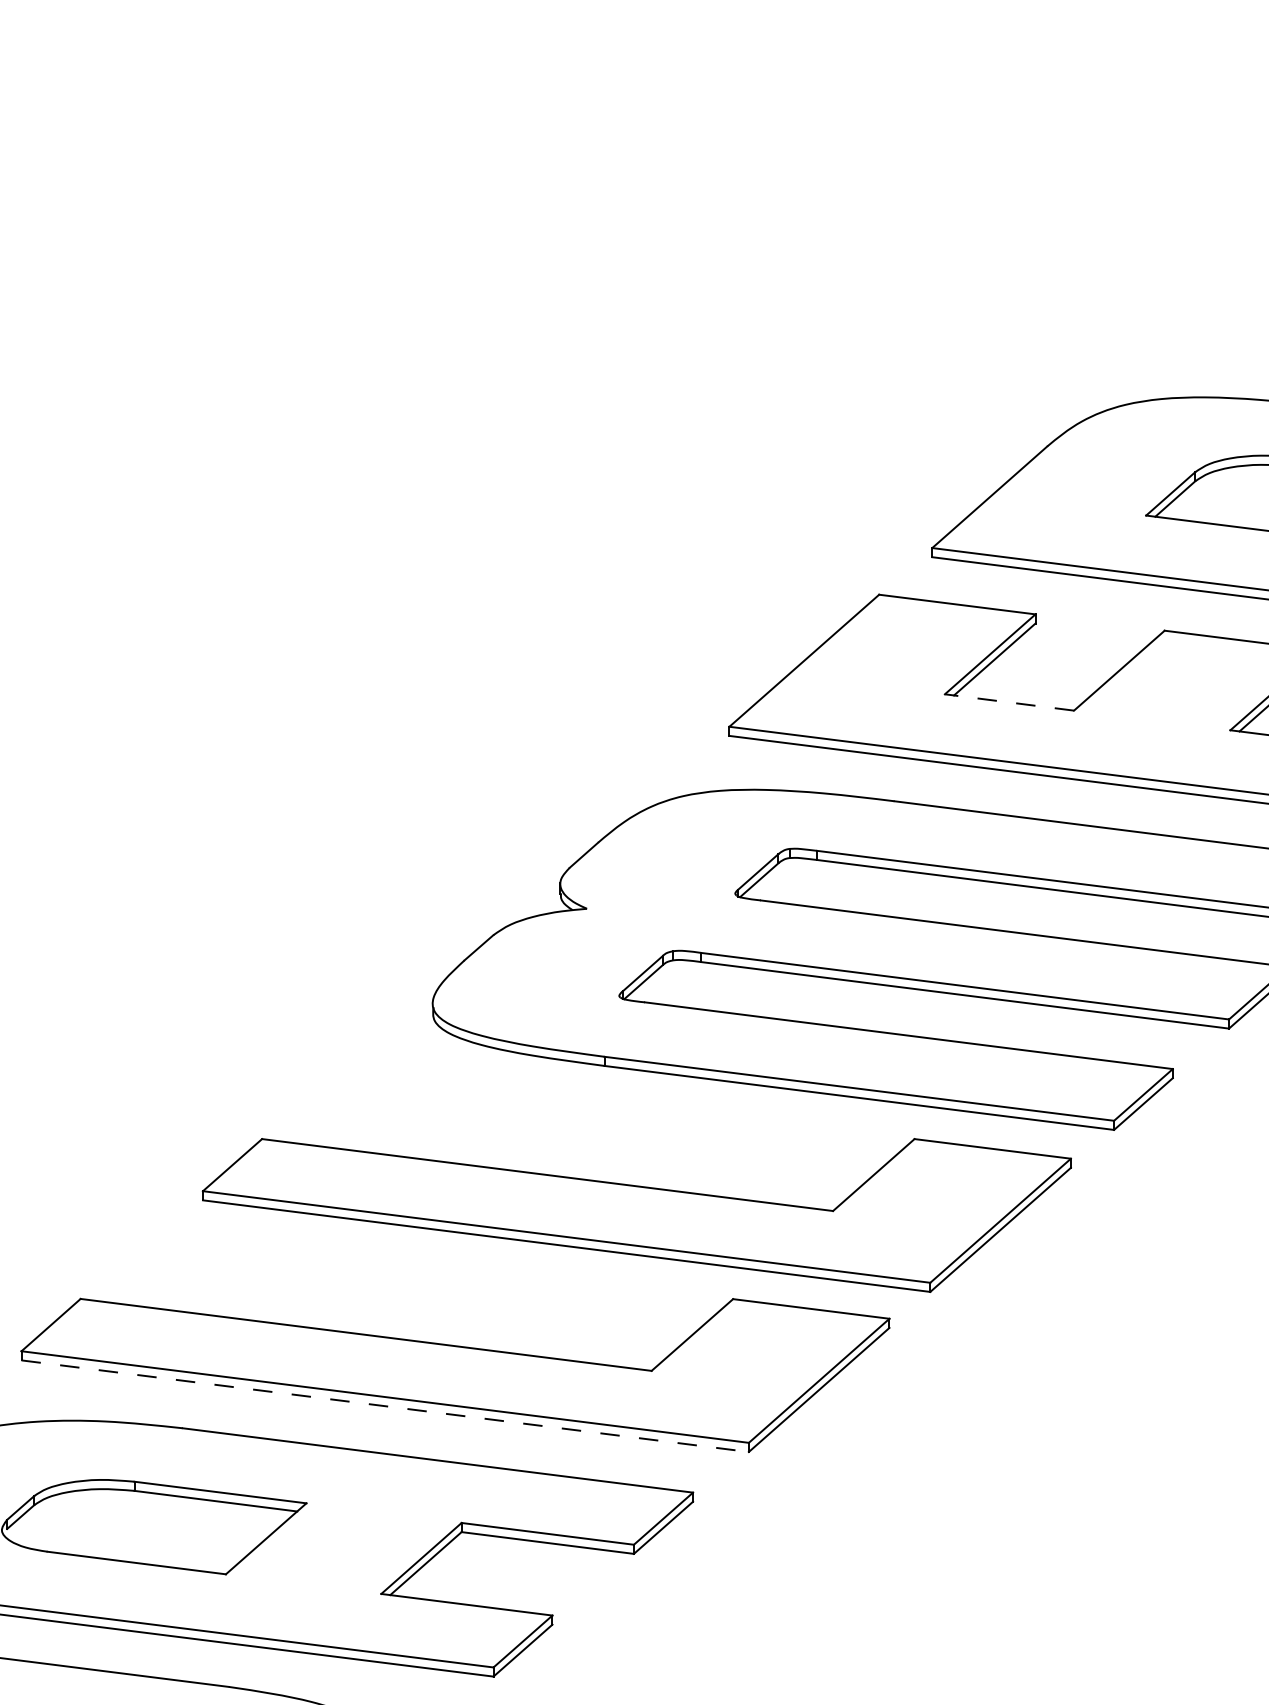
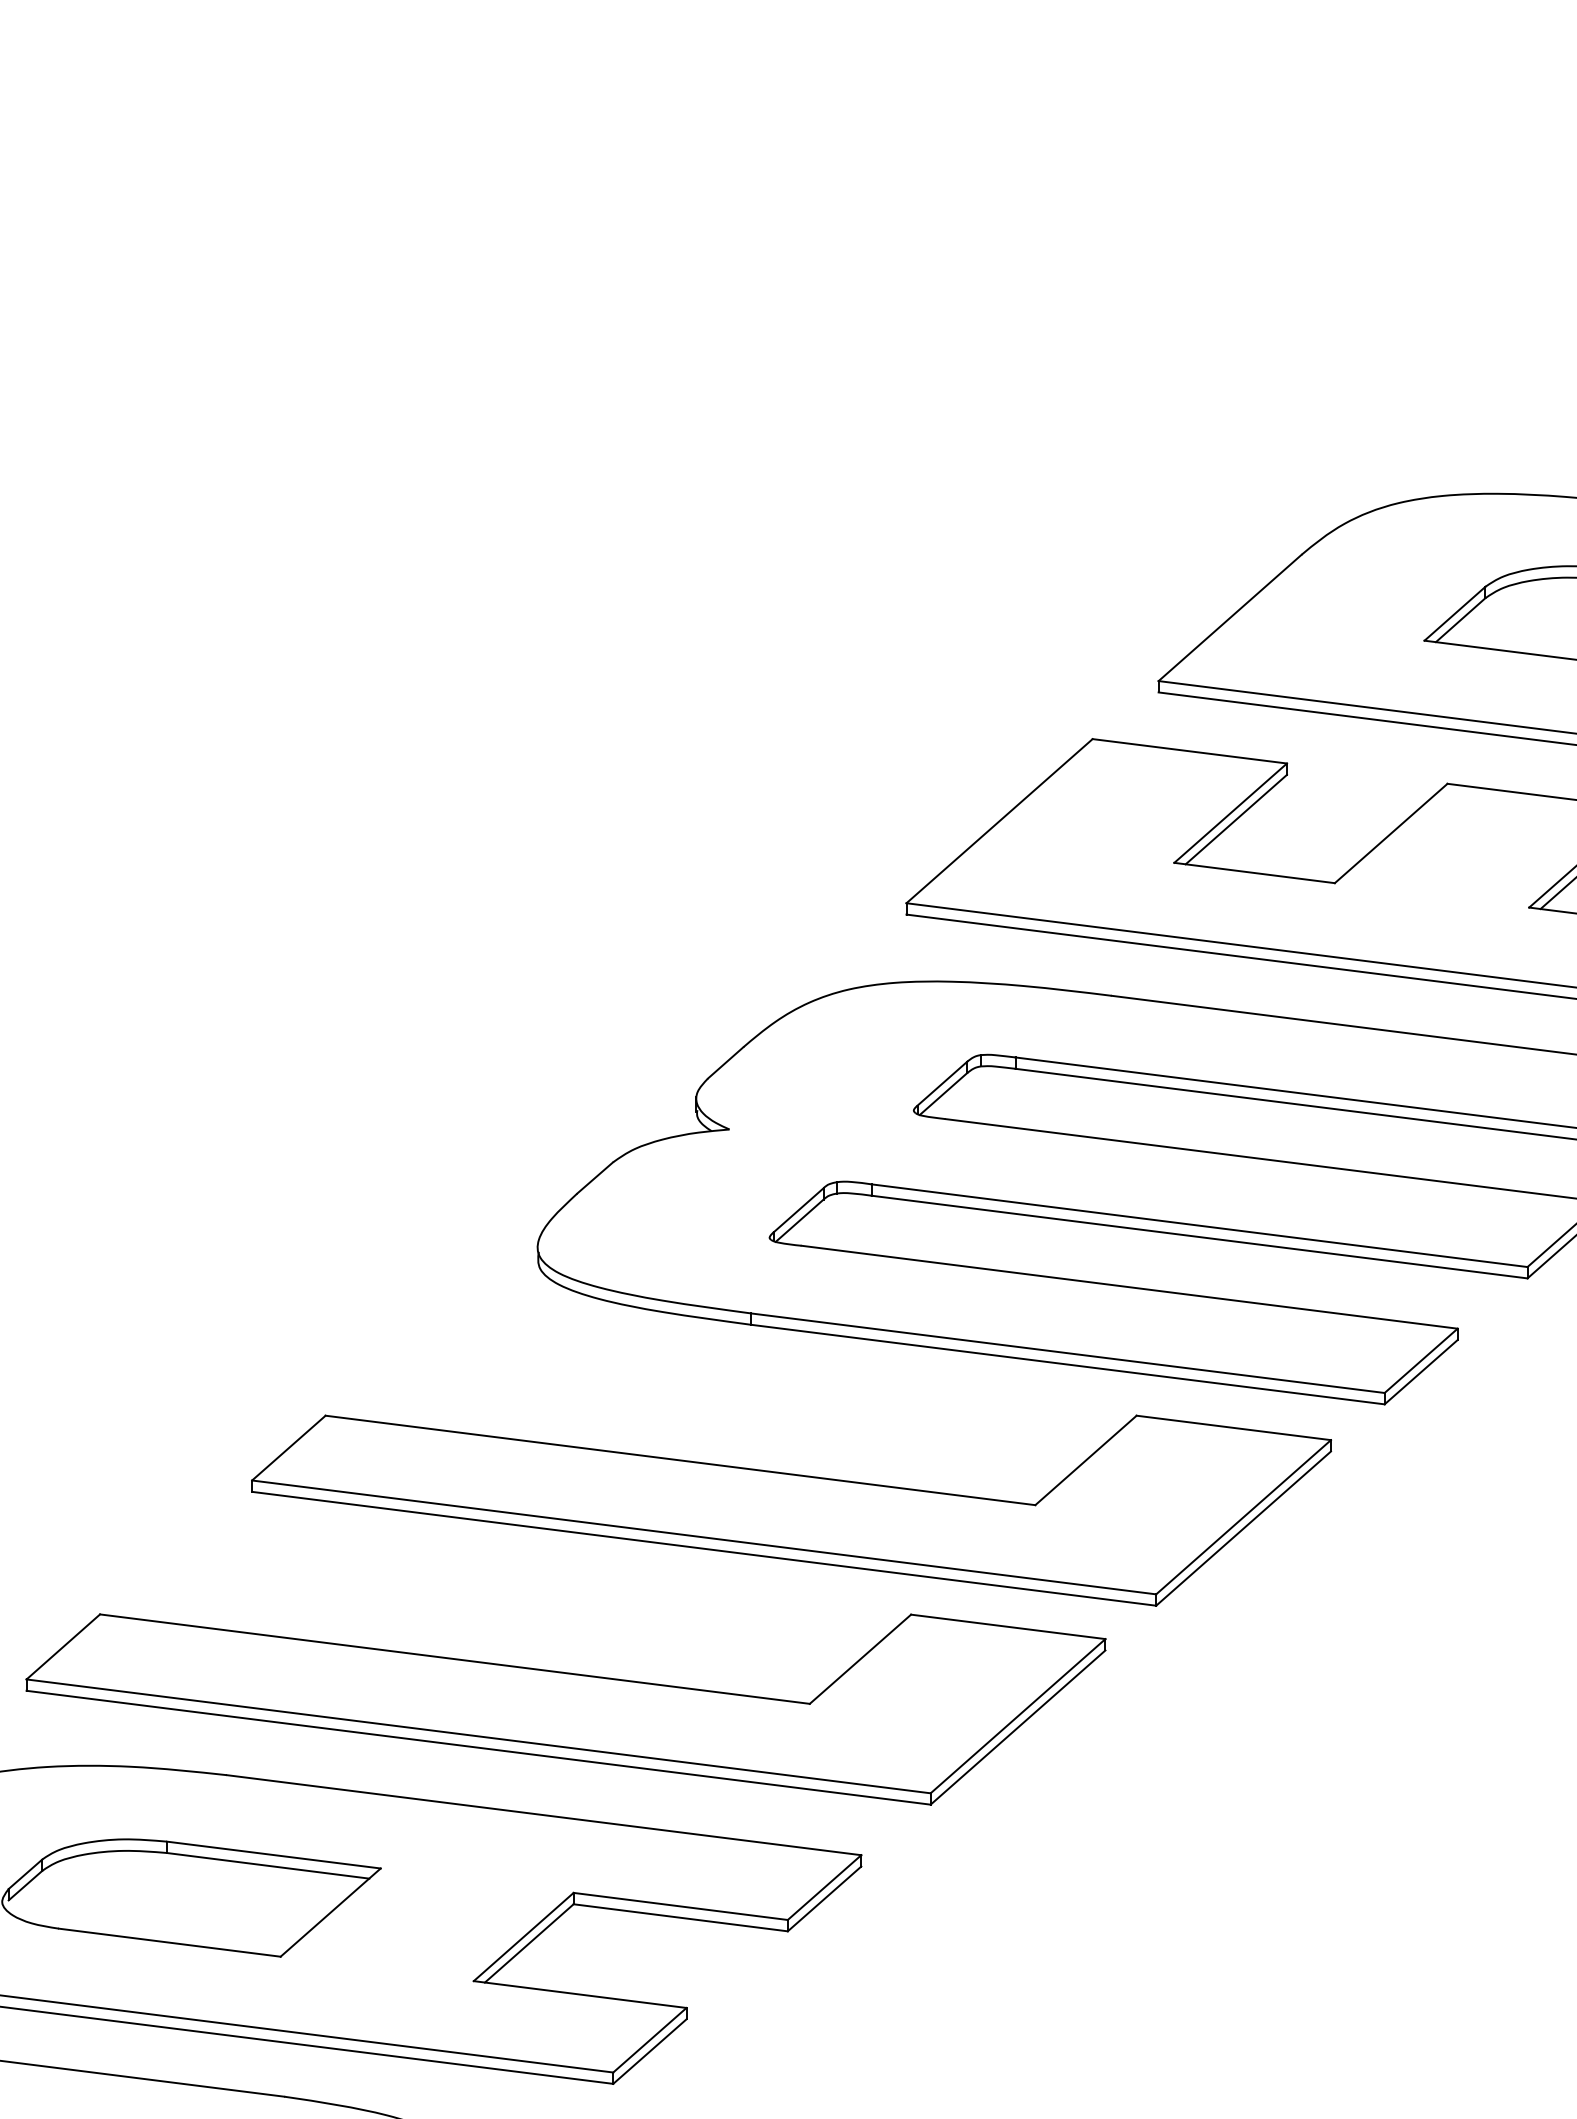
line: (1009, 702) -> (1254, 873), dashed -> solid
line: (385, 1405) -> (478, 1747), dashed -> solid

